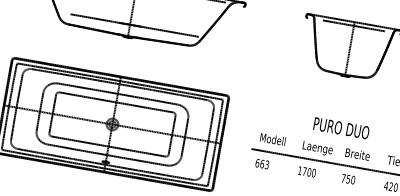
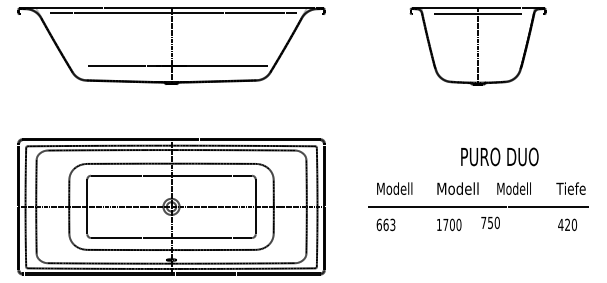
text: (341, 128) -> (499, 156), moved
text: (317, 148) -> (458, 190), Laenge -> Modell
text: (357, 154) -> (514, 188), Breite -> Modell
text: (348, 178) -> (490, 222), moved

